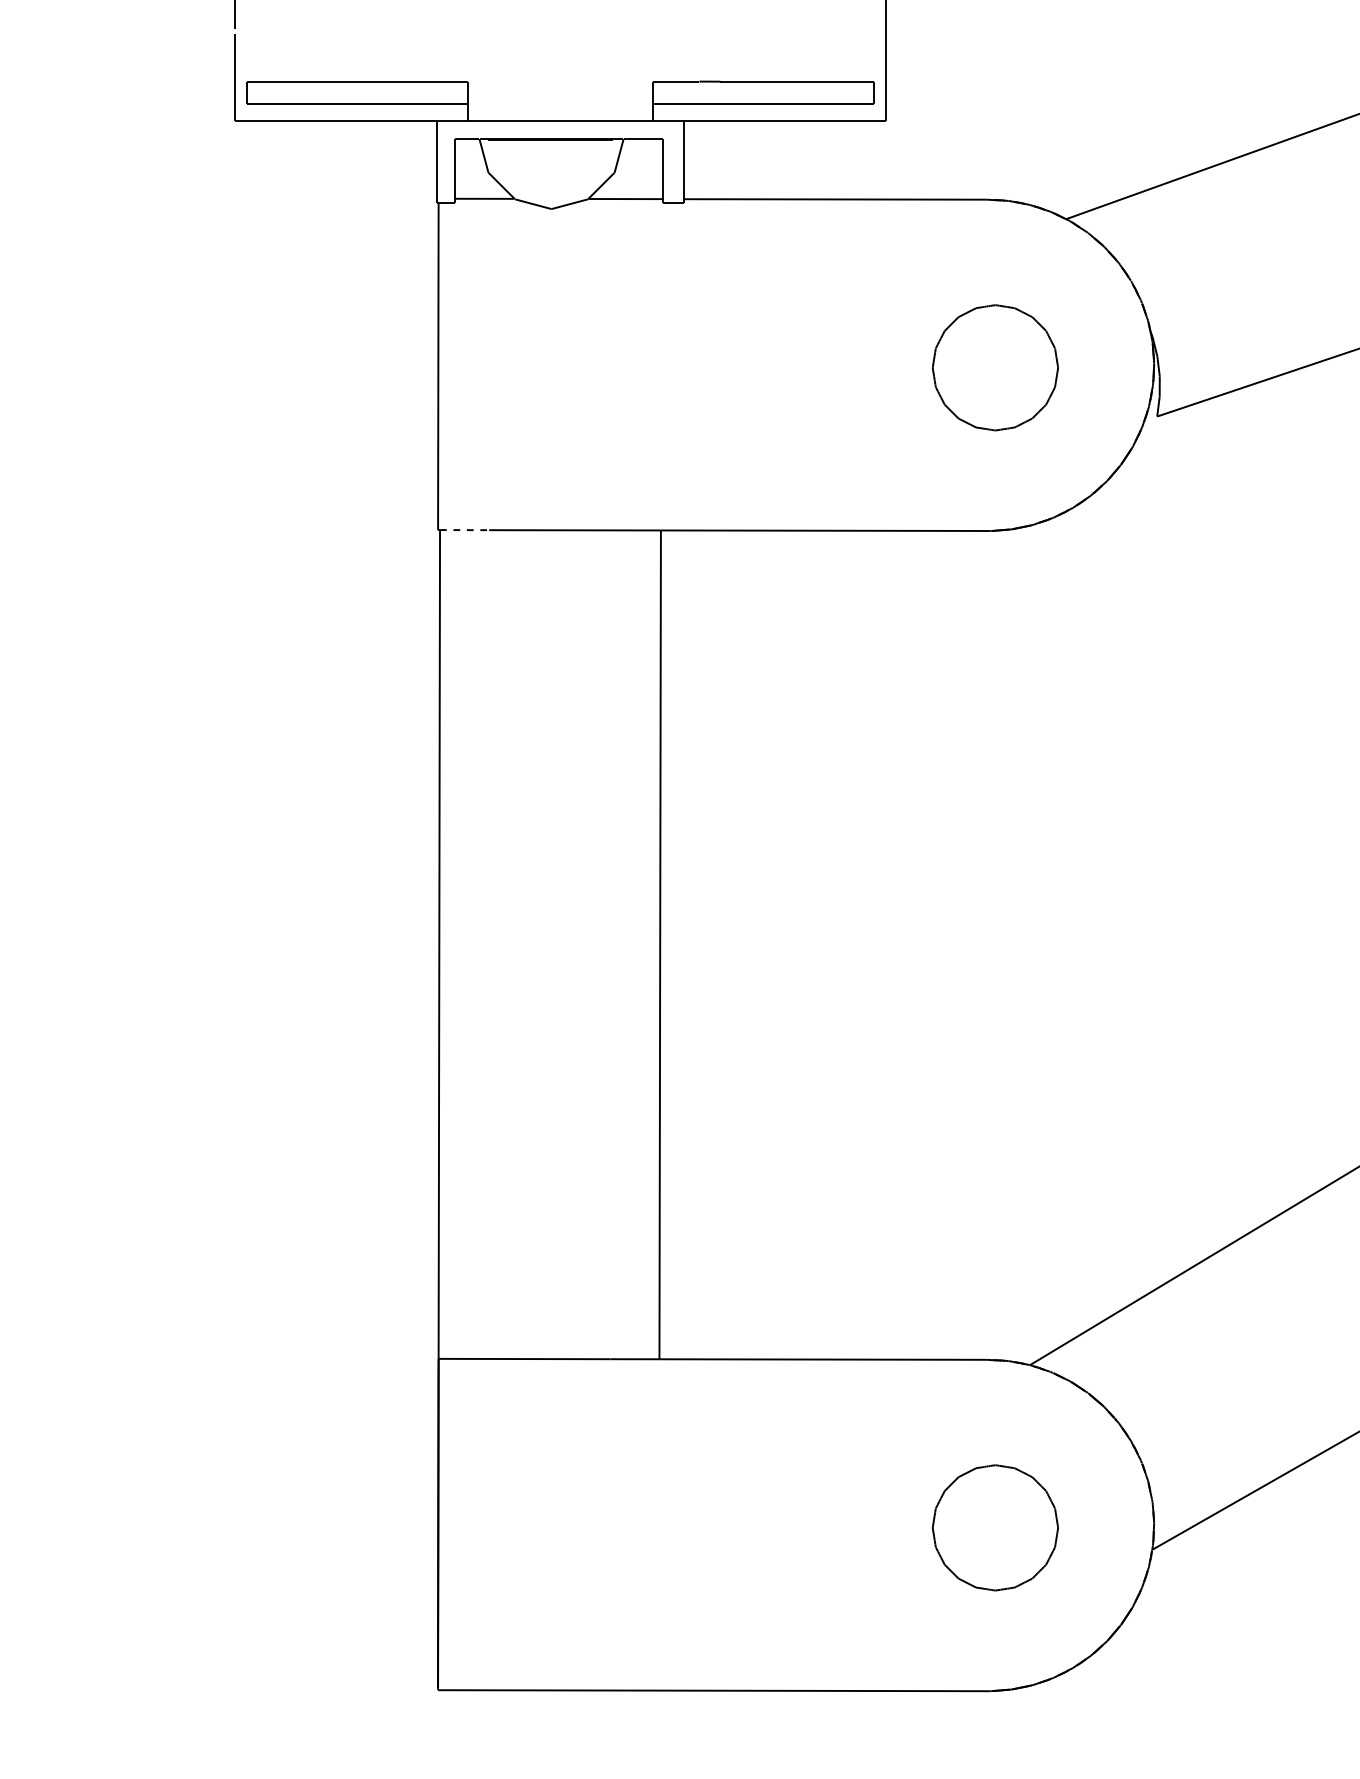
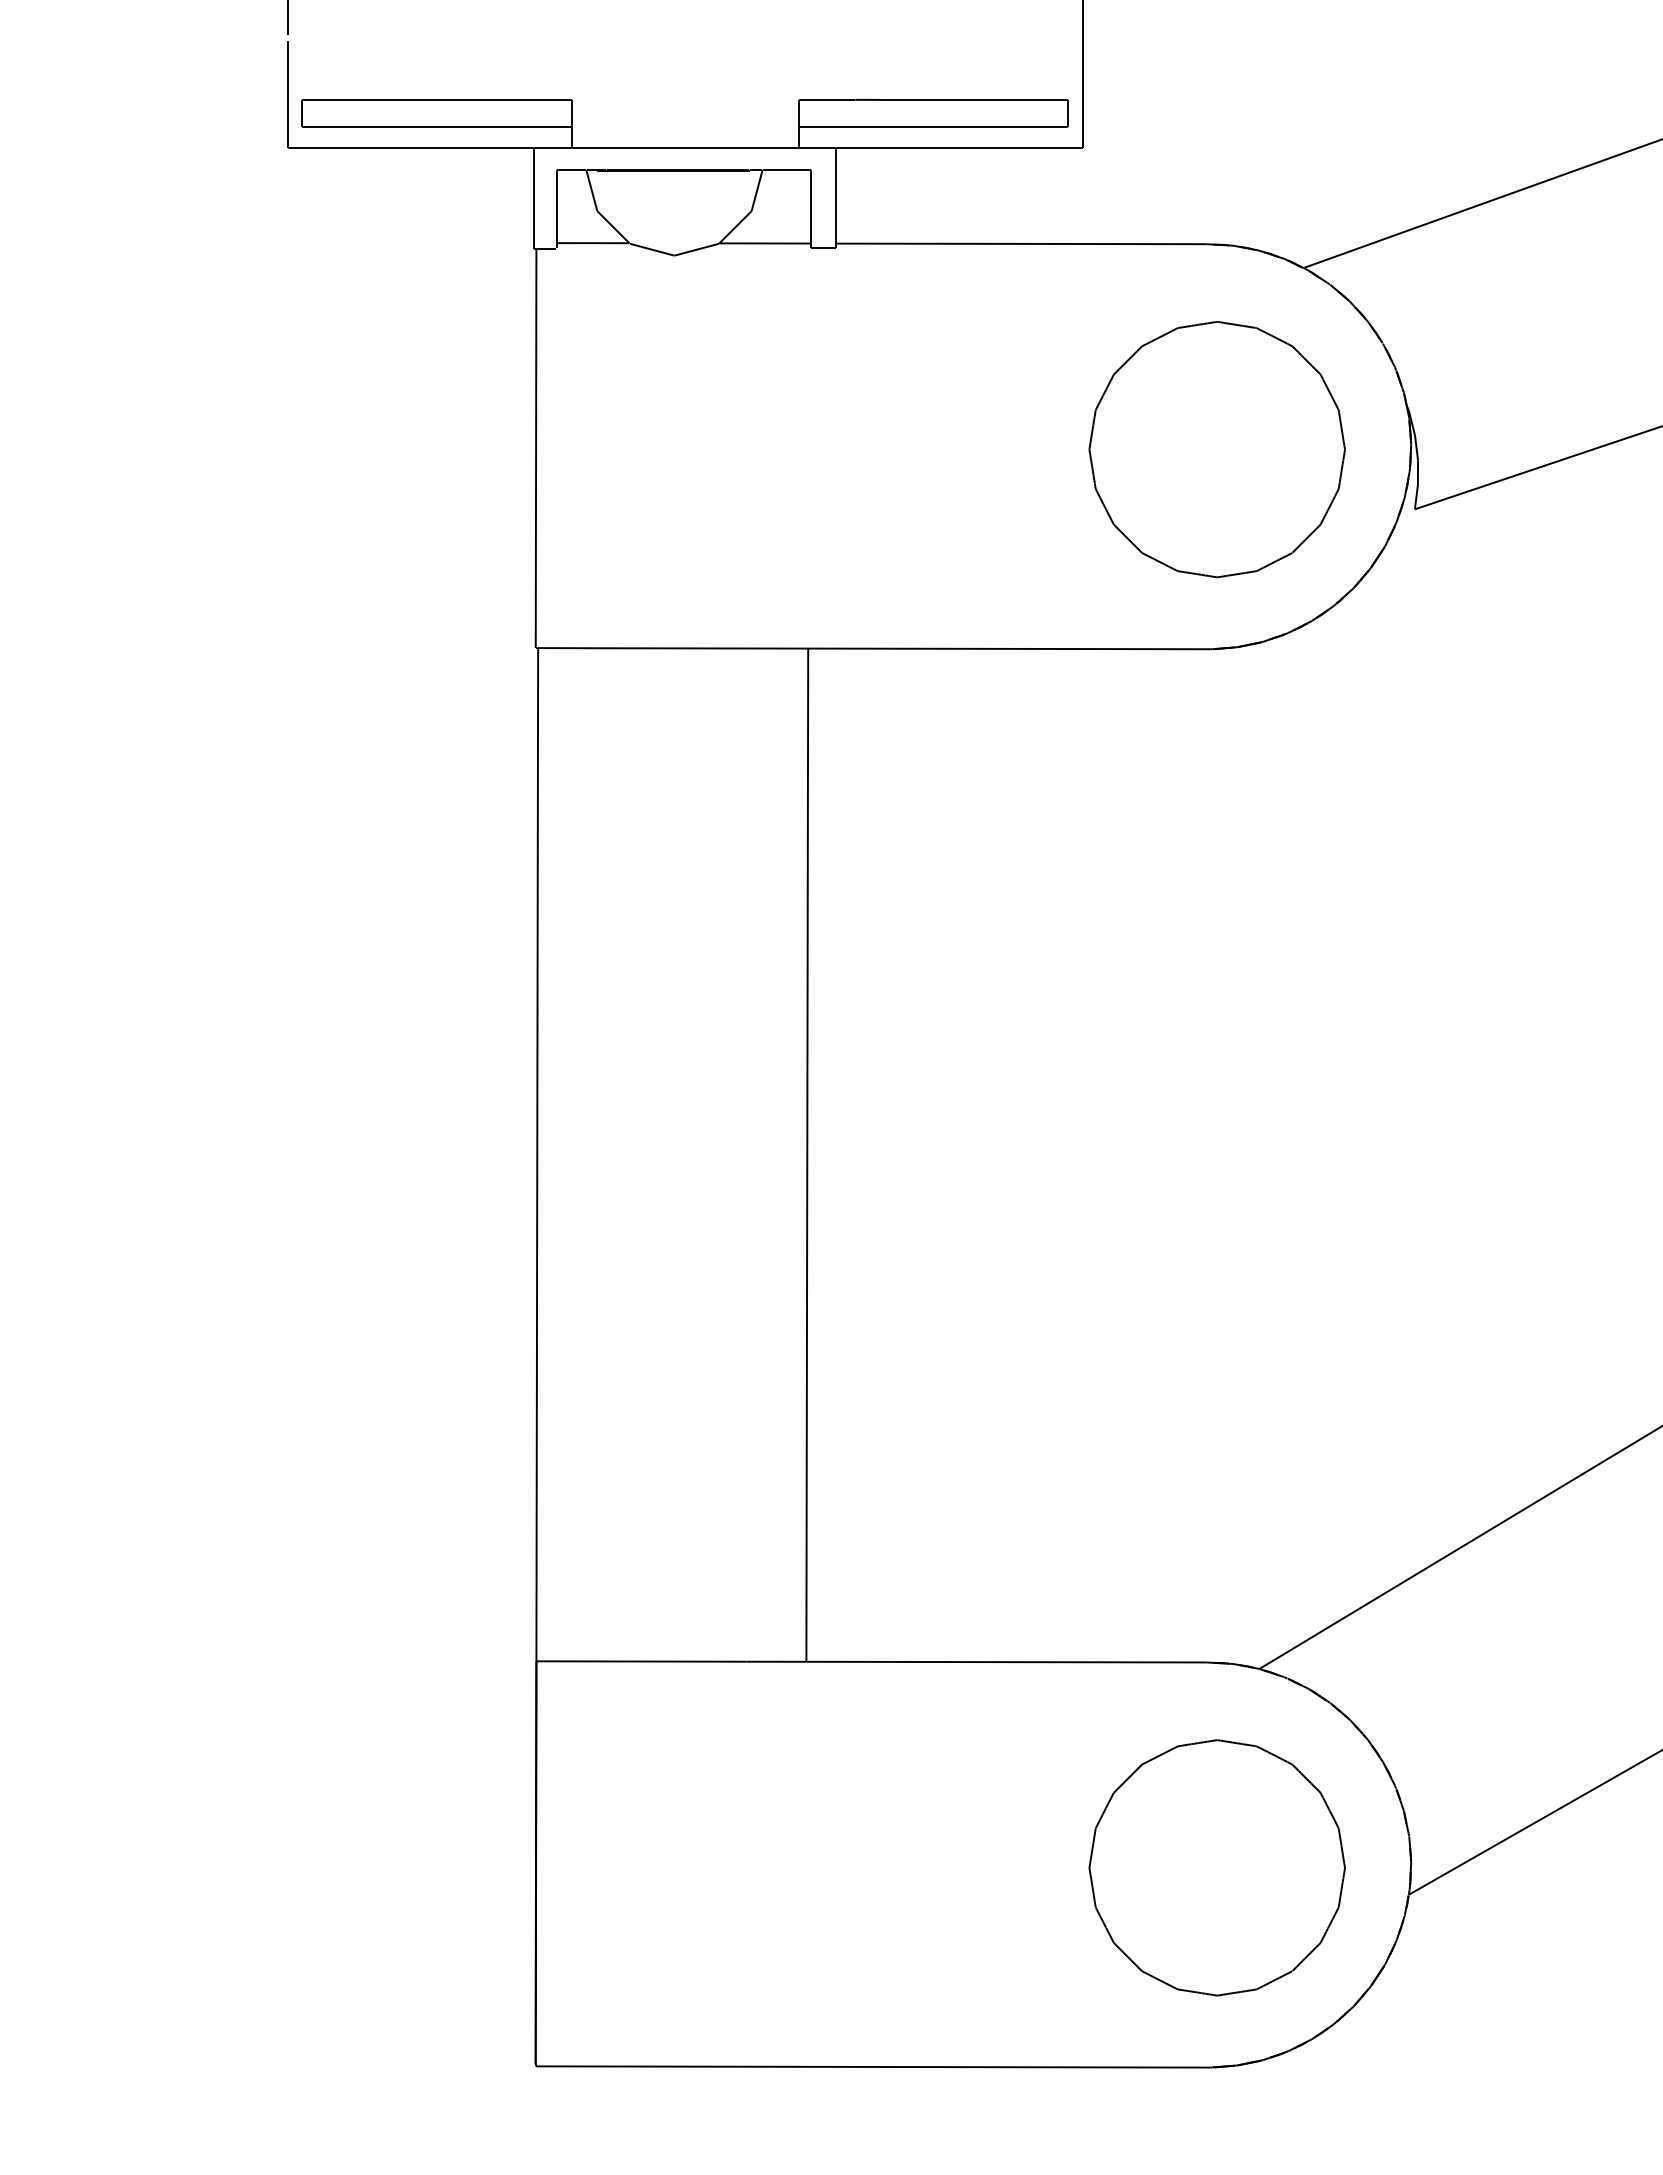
part: (994, 367) -> (1216, 449), size x1.67
line: (464, 530) -> (568, 648), dashed -> solid
part: (994, 1527) -> (1216, 1867), size x1.67

